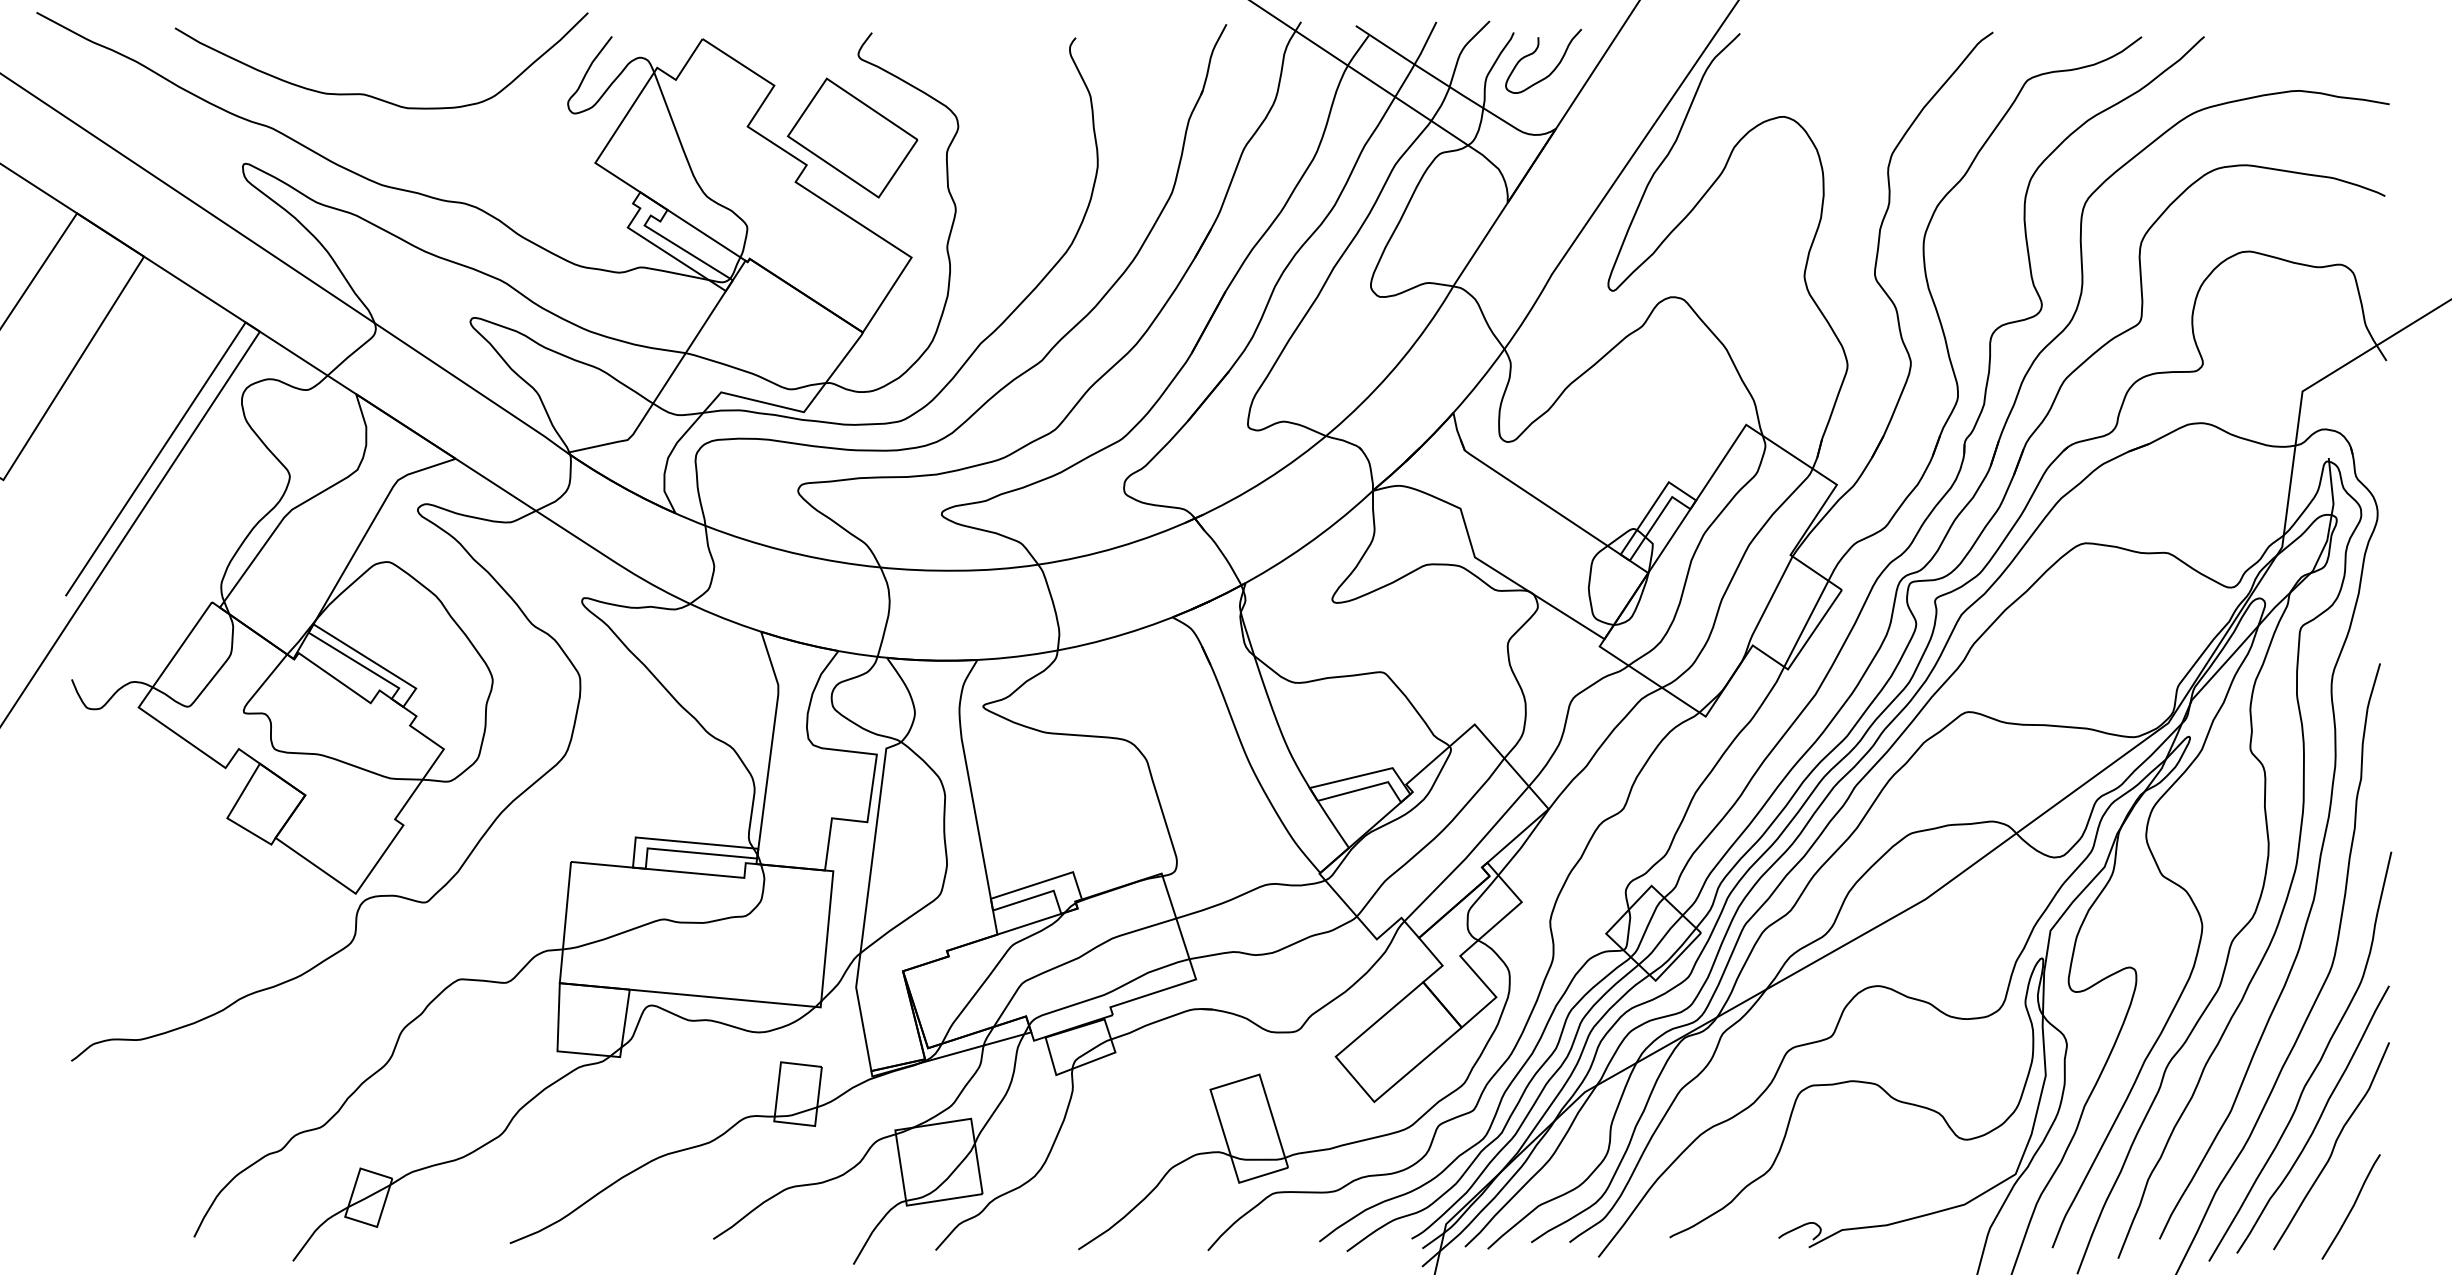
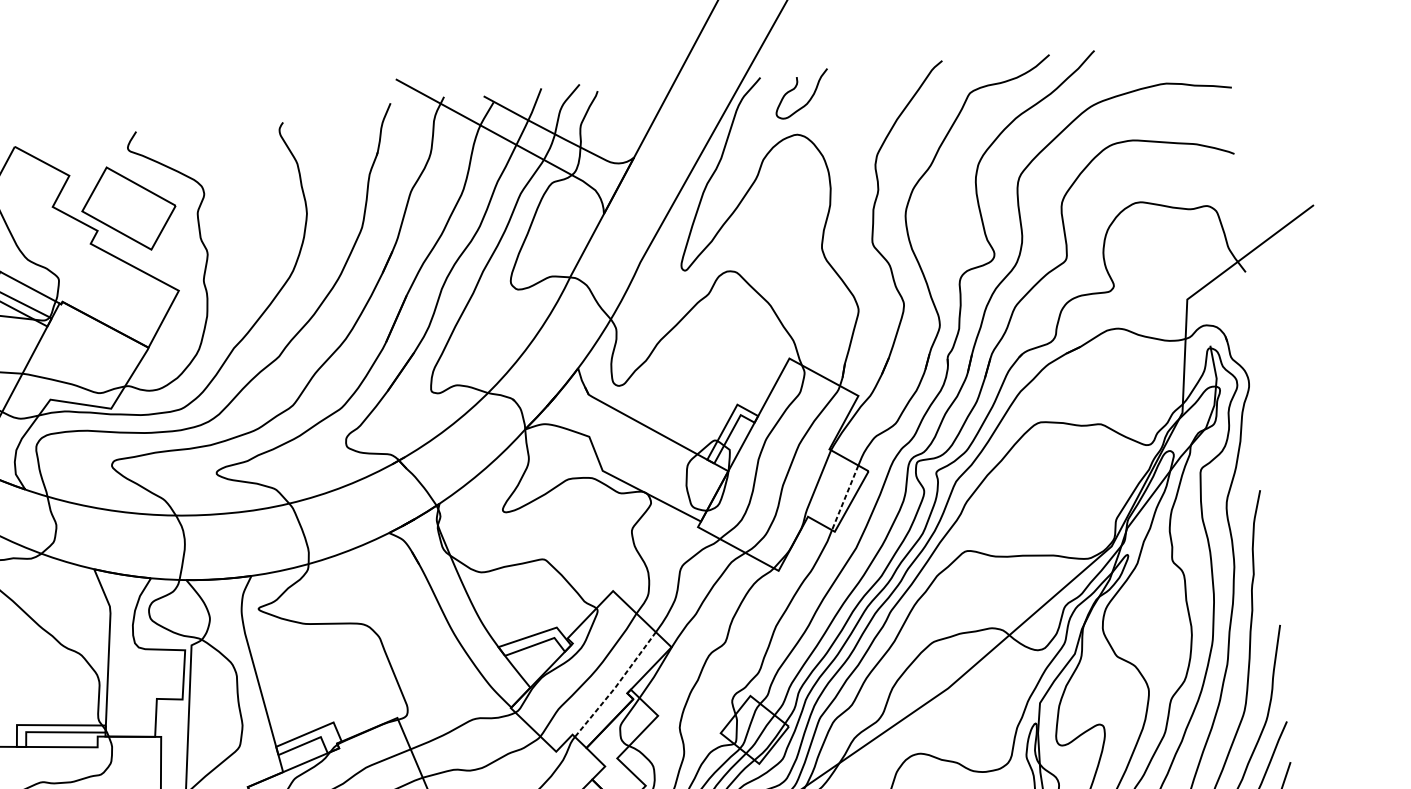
curve: (1535, 52) -> (795, 88), moved
line: (1806, 624) -> (845, 498), solid -> dashed
line: (1467, 856) -> (616, 686), solid -> dashed

